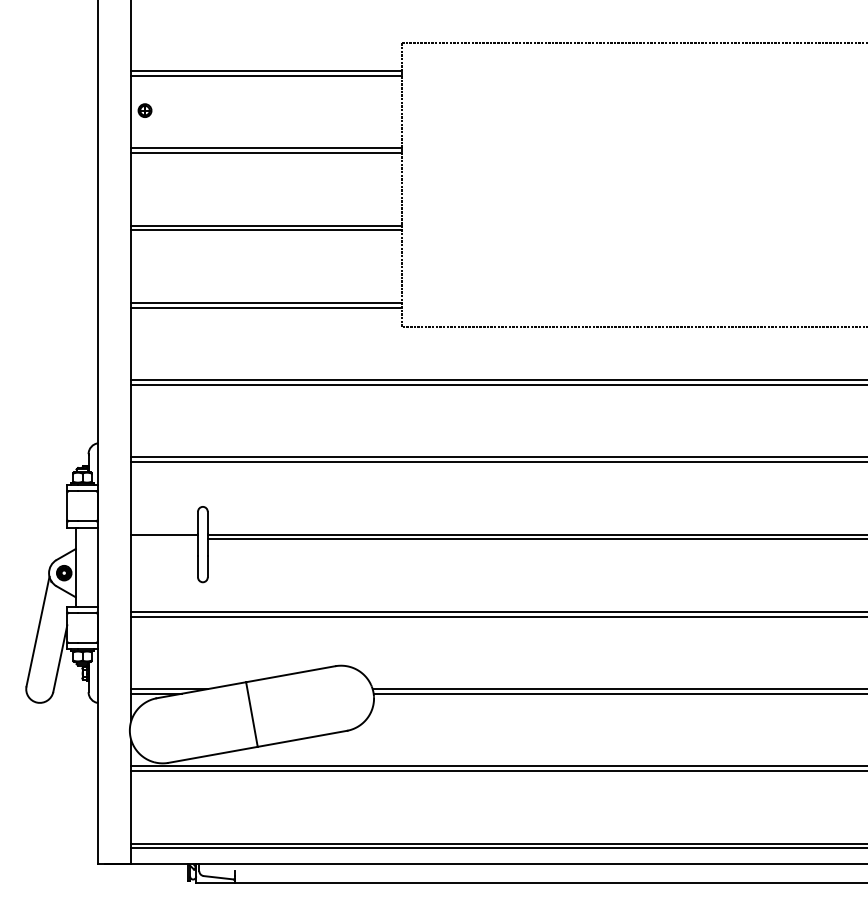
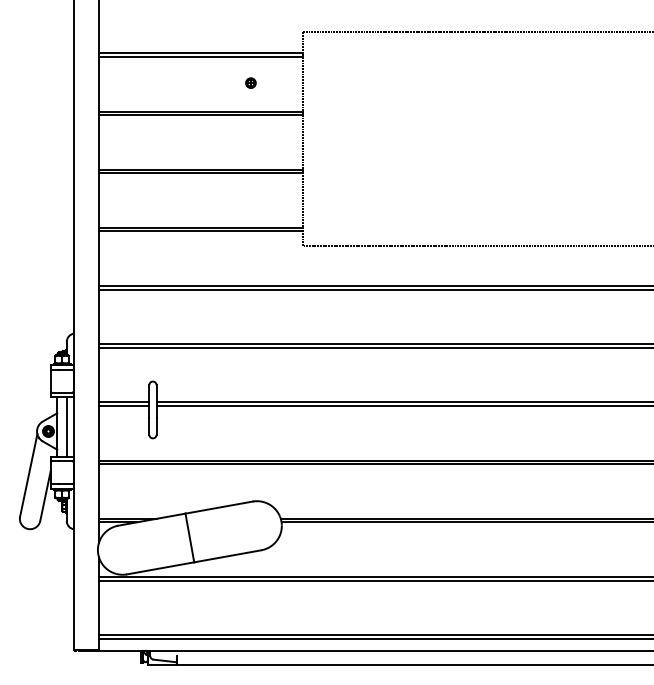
part: (144, 110) -> (250, 83), moved
line: (164, 539) -> (124, 406), added
line: (89, 566) -> (67, 426), added

